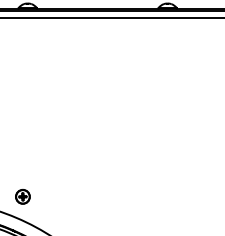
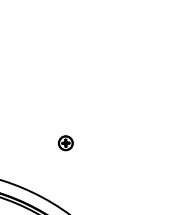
part: (22, 196) -> (65, 142), moved

